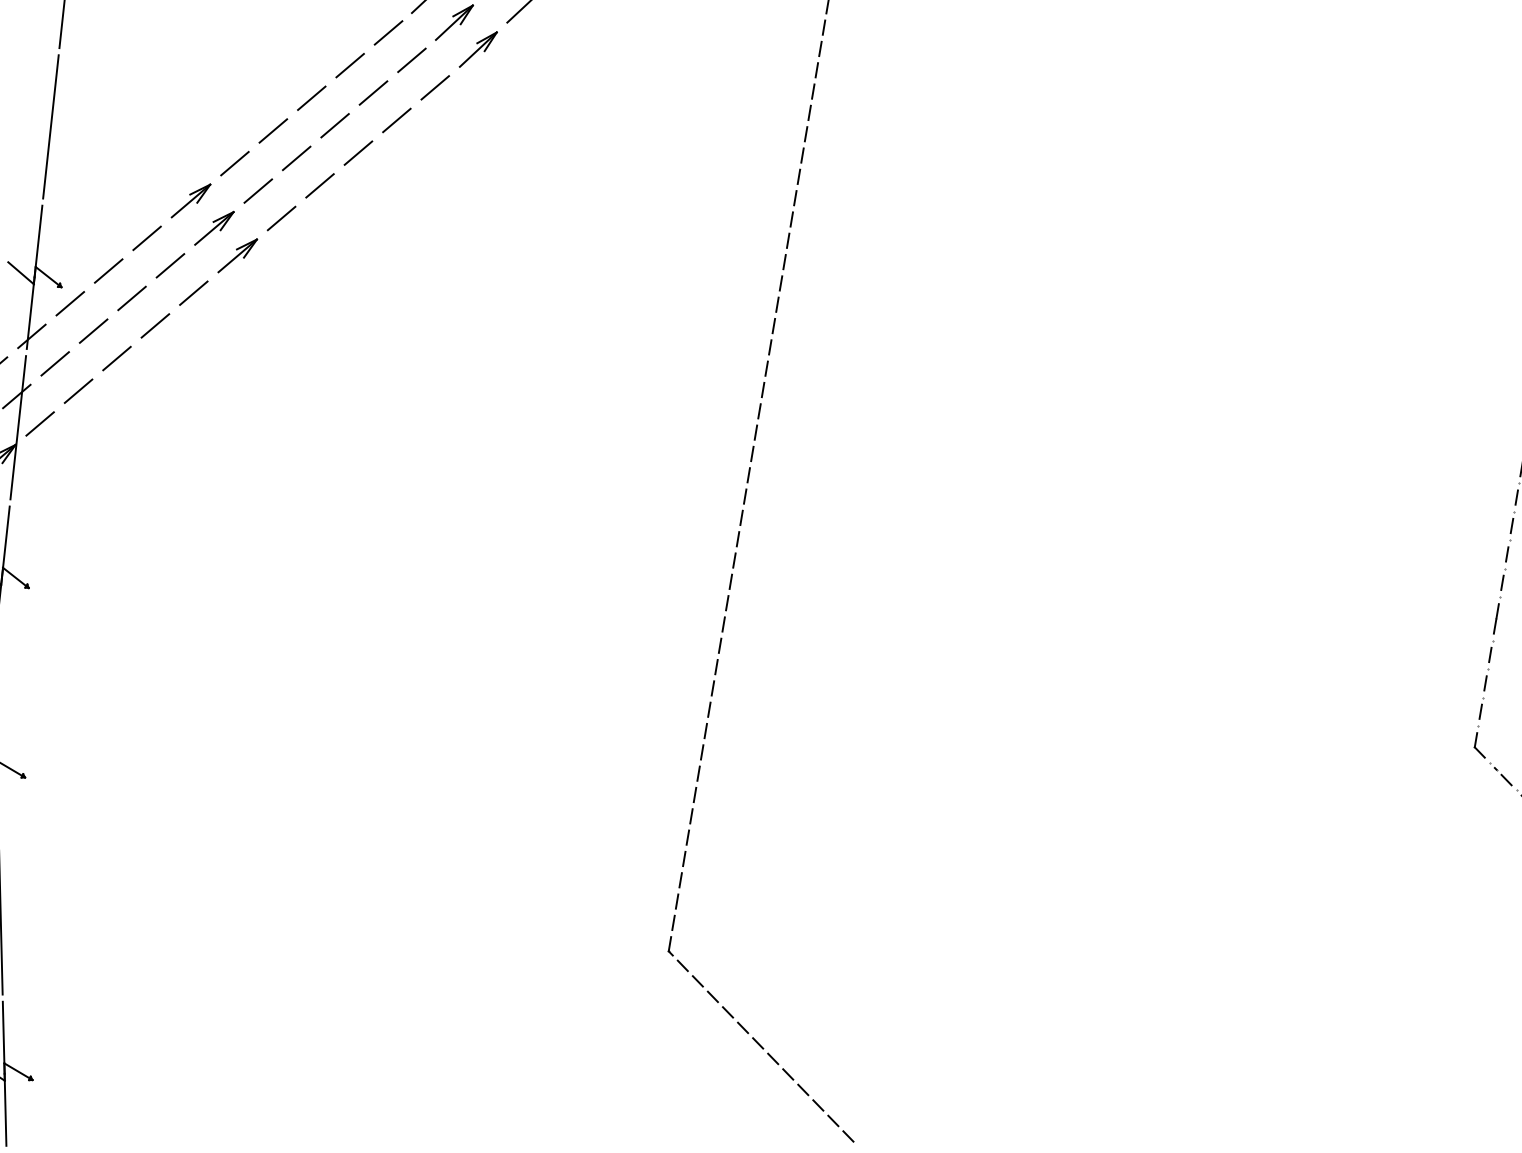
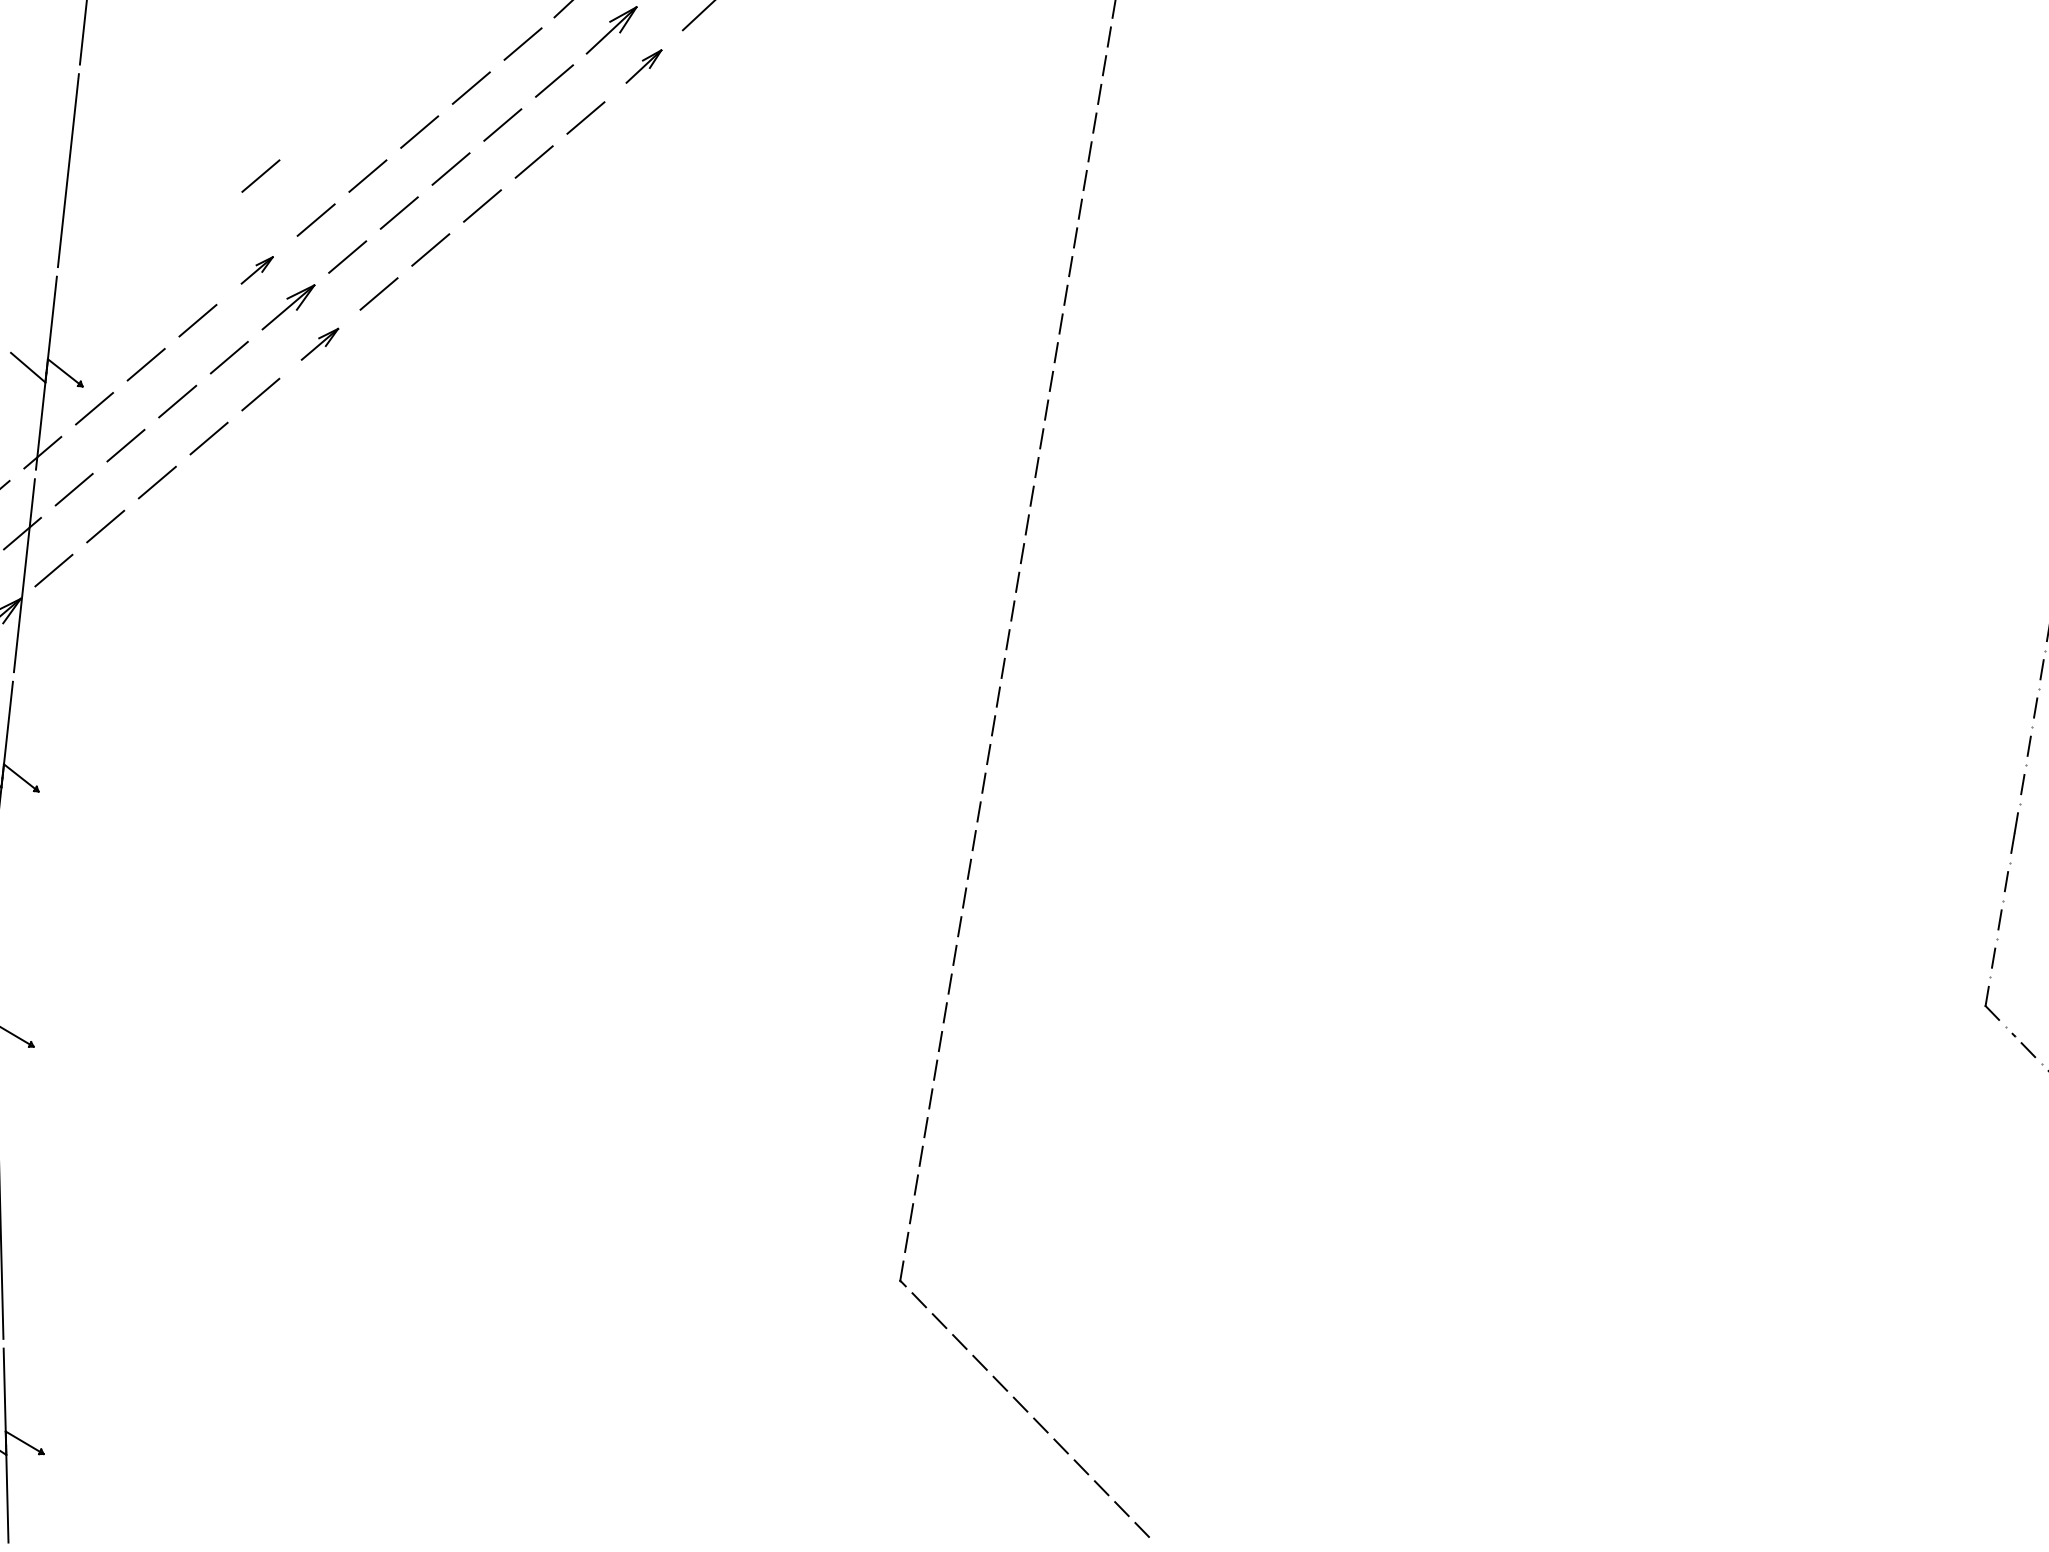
part: (478, 49) -> (643, 66), size x0.7
line: (193, 130) -> (260, 175), added
part: (191, 201) -> (257, 270), size x0.6
part: (237, 256) -> (319, 344), size x0.7

